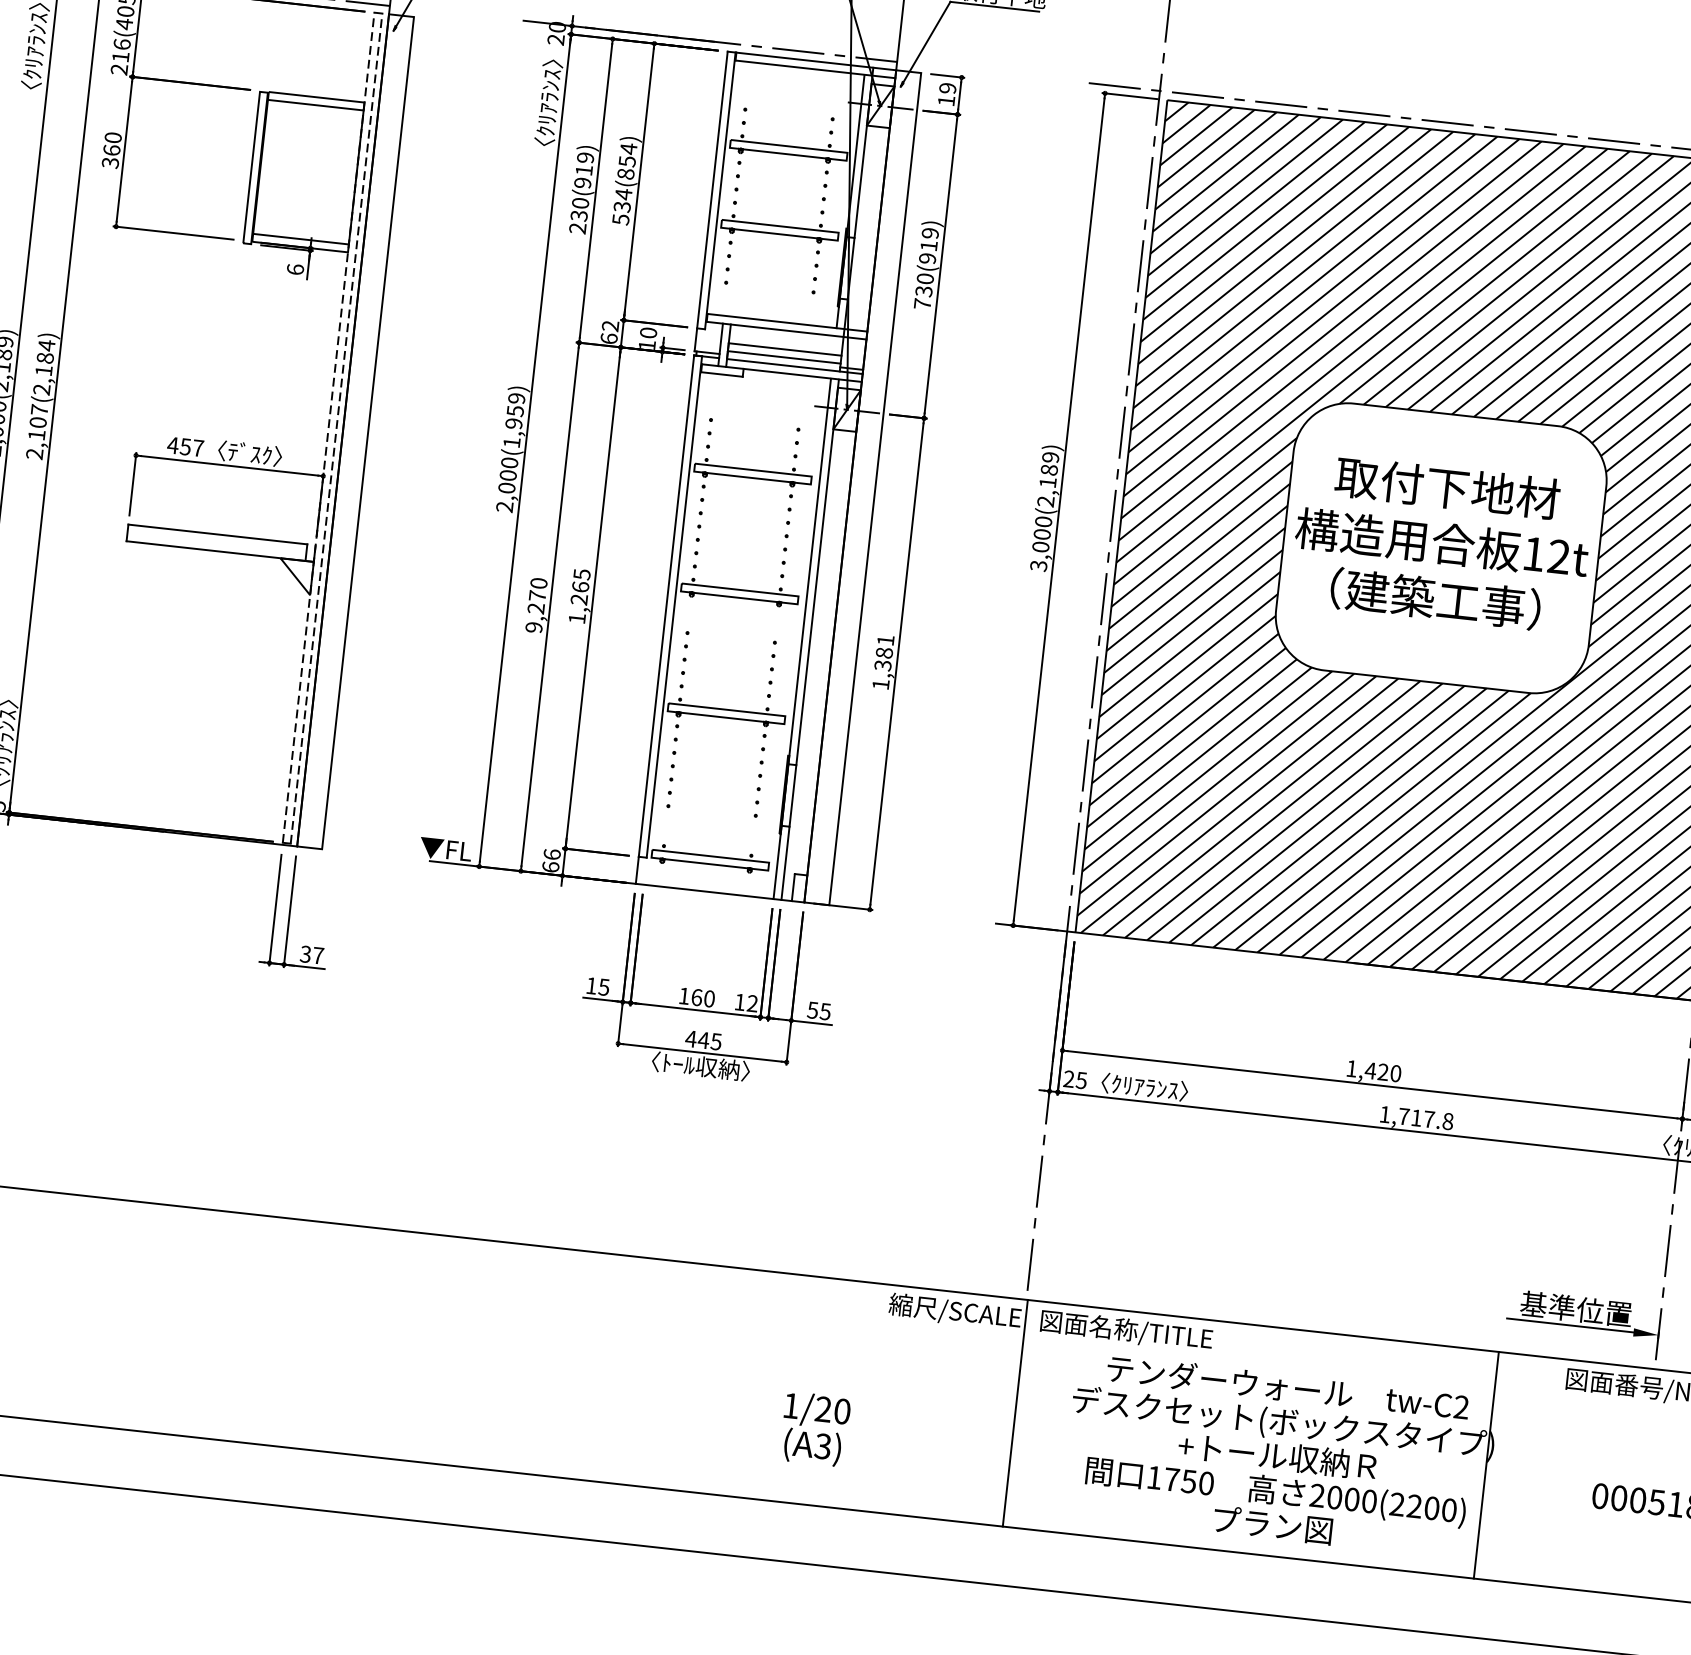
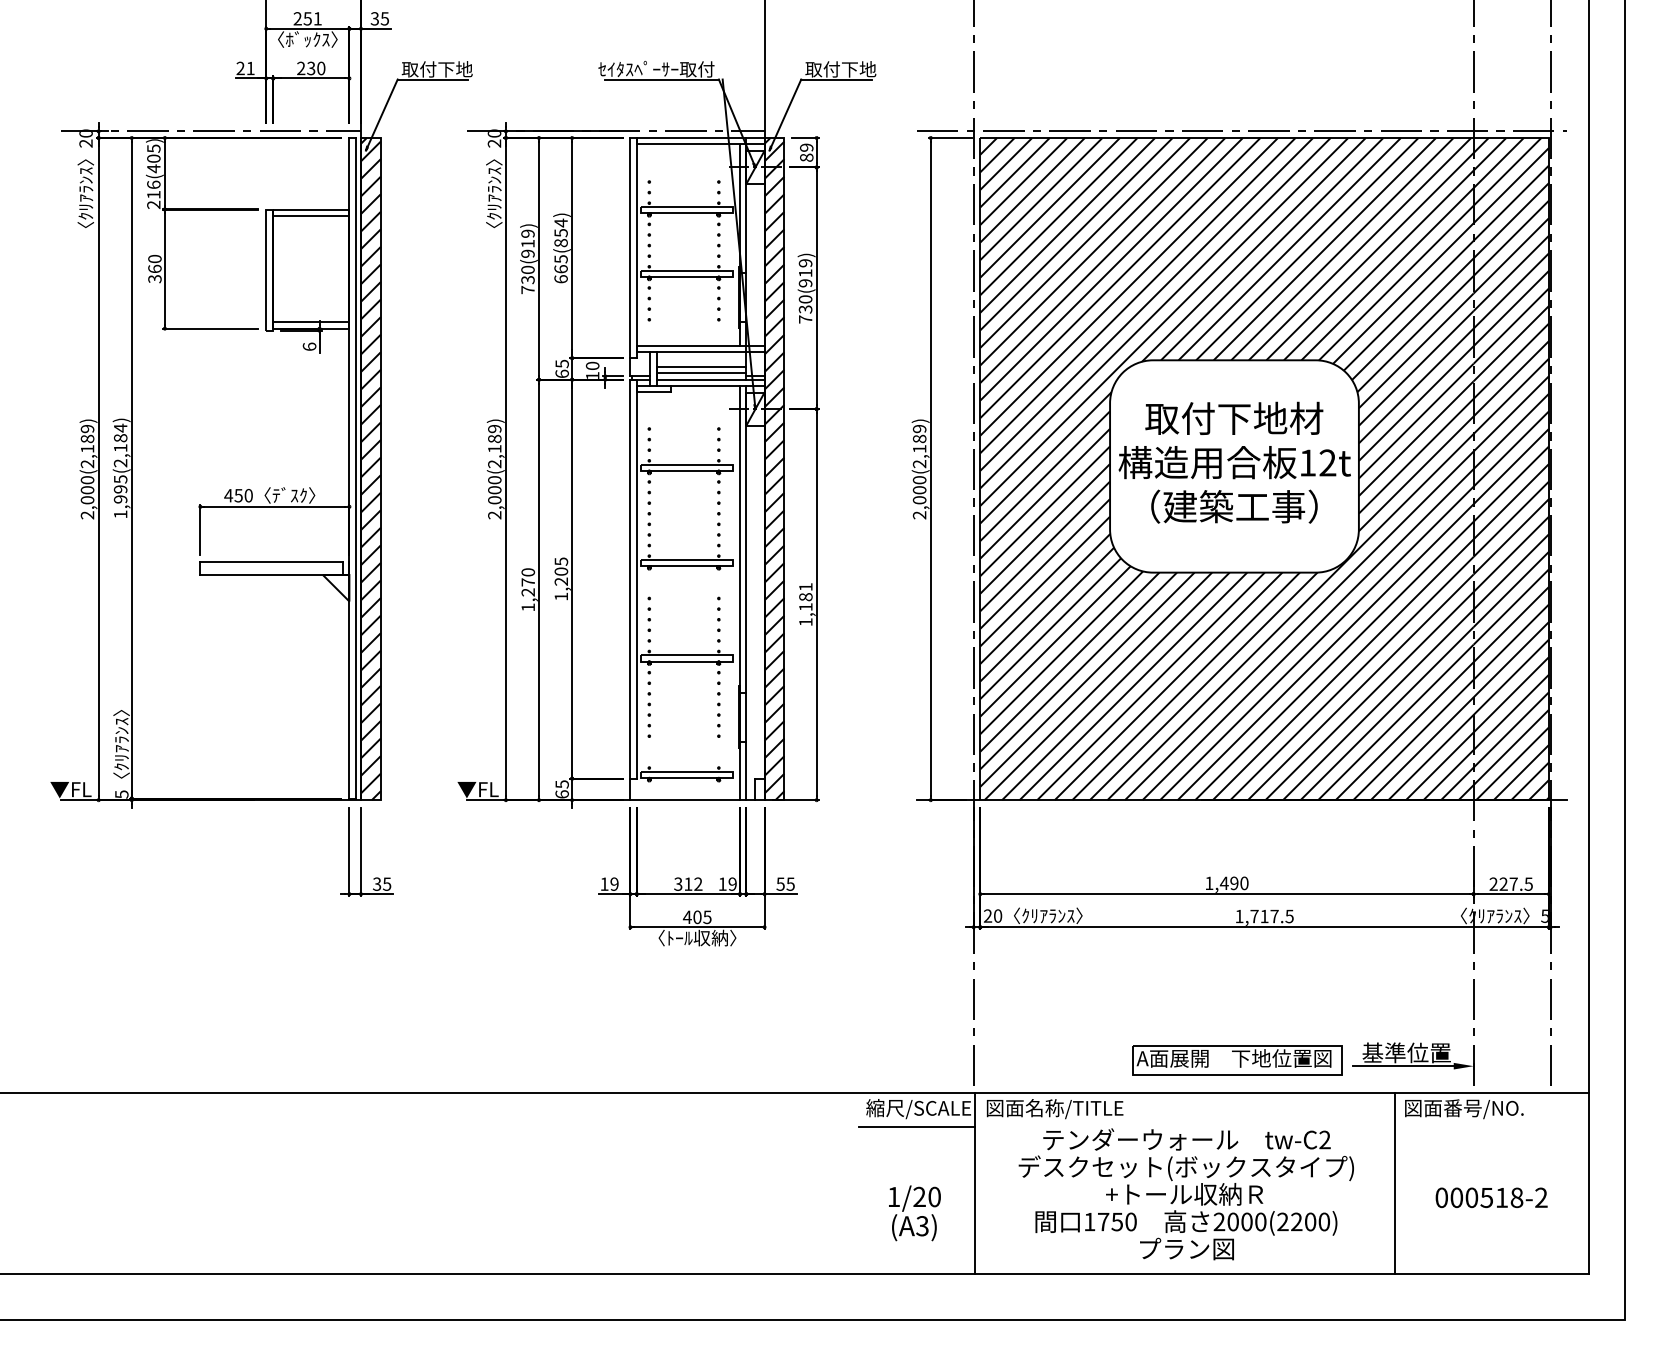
text: (946, 100) -> (806, 157), 19 -> 89
text: (621, 205) -> (560, 268), 534(854) -> 665(854)
text: (577, 229) -> (527, 290), 230(919) -> 730(919)
text: (609, 325) -> (561, 363), 62 -> 65
line: (328, 426) -> (349, 467), dashed -> solid
text: (513, 426) -> (494, 451), 2,000(1,959) -> 2,000(2,189)
line: (336, 427) -> (355, 467), dashed -> solid
hatch: (355, 430) -> (370, 468), added
text: (37, 431) -> (120, 496), 2,107(2,184) -> 1,995(2,184)
text: (198, 447) -> (248, 495), 457 -> 450
hatch: (862, 487) -> (774, 468), added
text: (1038, 566) -> (919, 515), 3,000(2,189) -> 2,000(2,189)
text: (579, 586) -> (560, 571), 1,265 -> 1,205
text: (534, 627) -> (528, 607), 9,270 -> 1,270
text: (882, 666) -> (805, 607), 1,381 -> 1,181
text: (551, 854) -> (561, 784), 66 -> 65
text: (318, 954) -> (387, 883), 37 -> 35
text: (604, 986) -> (614, 883), 15 -> 19
text: (697, 996) -> (688, 883), 160 -> 312
text: (752, 1004) -> (732, 884), 12 -> 19
text: (702, 1040) -> (696, 917), 445 -> 405
text: (1383, 1072) -> (1234, 883), 1,420 -> 1,490
text: (1081, 1079) -> (997, 915), 25 -> 20
text: (1447, 1121) -> (1289, 916), 1,717.8 -> 1,717.5
part: (1362, 1295) -> (1237, 1060), added
line: (949, 1334) -> (916, 1127), added
text: (814, 1429) -> (914, 1213), moved
line: (1486, 1465) -> (1394, 1183), moved

